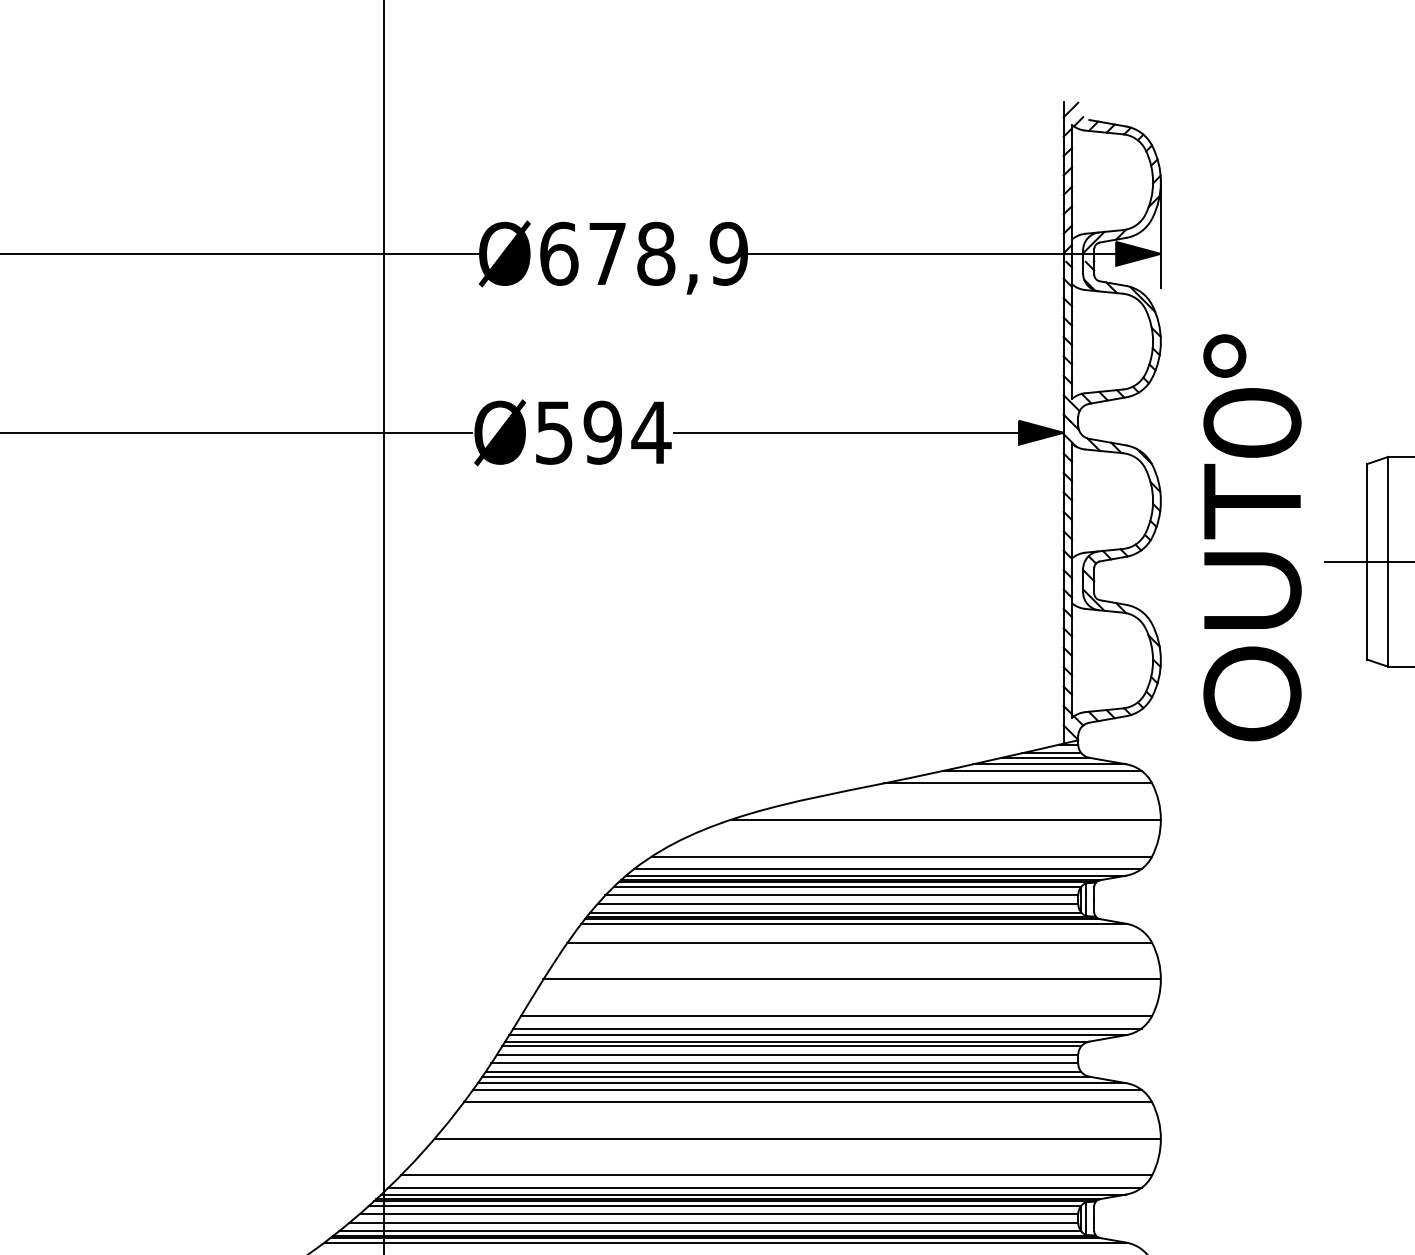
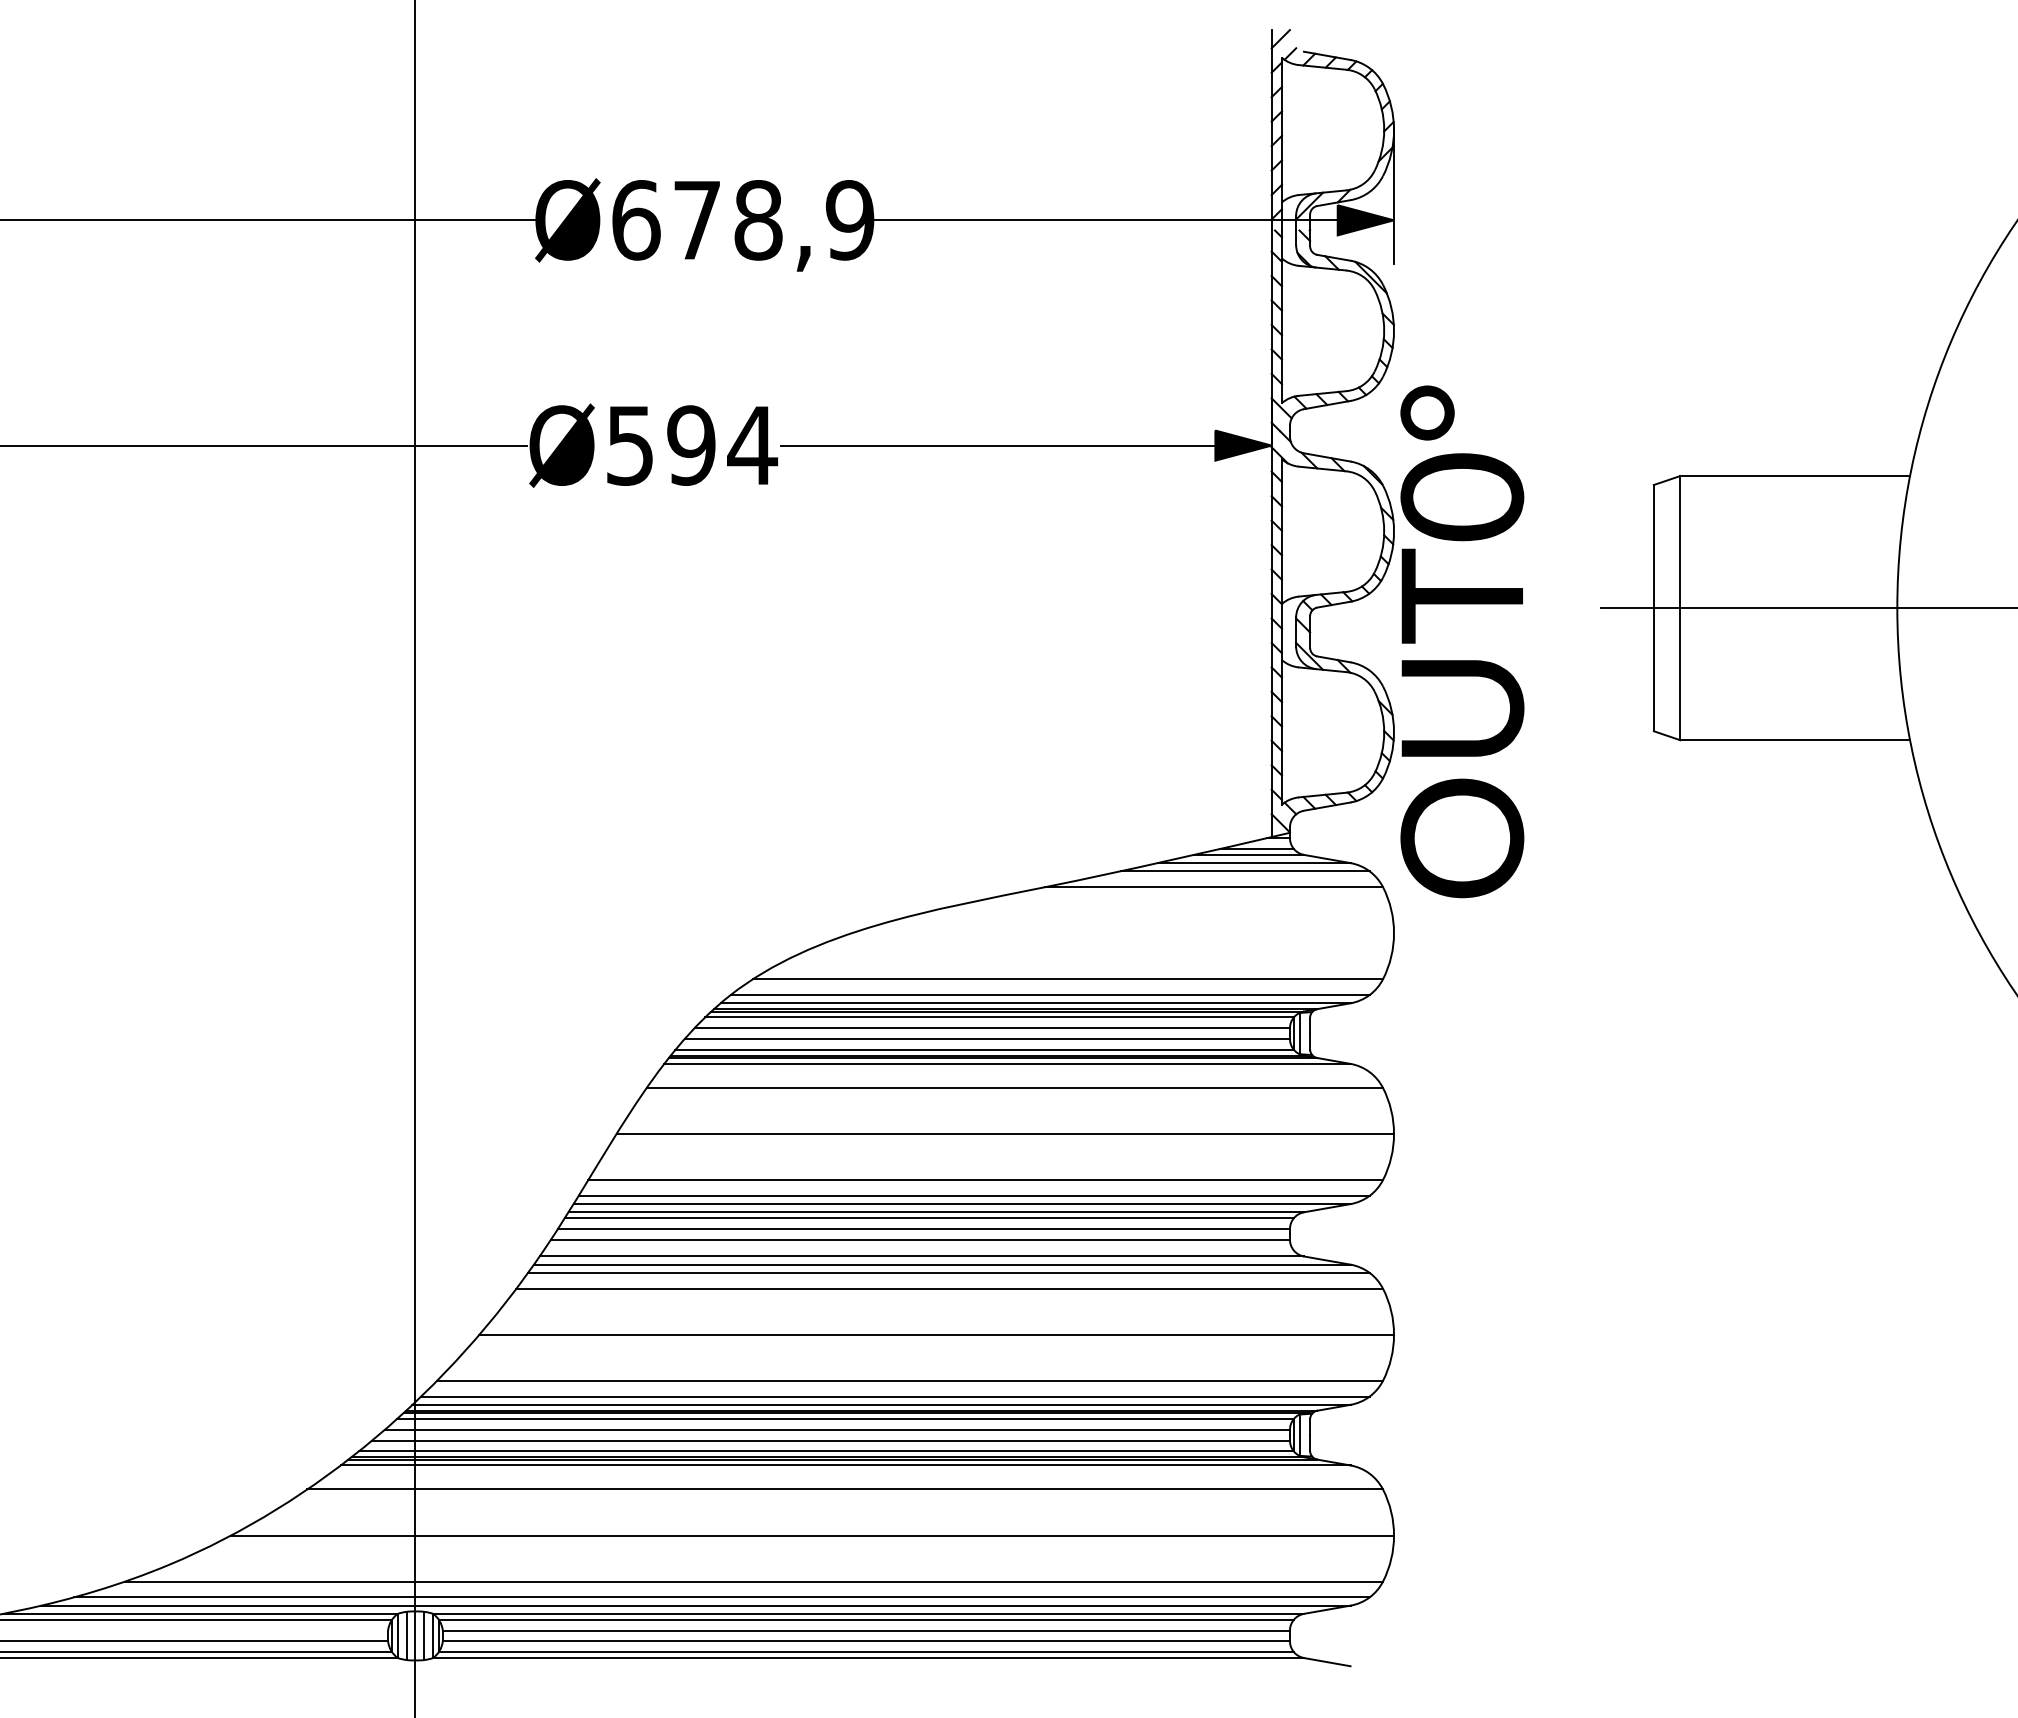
text: (1252, 537) -> (1462, 641), moved
line: (945, 820) -> (1122, 933), removed
line: (783, 1071) -> (918, 1250), removed

